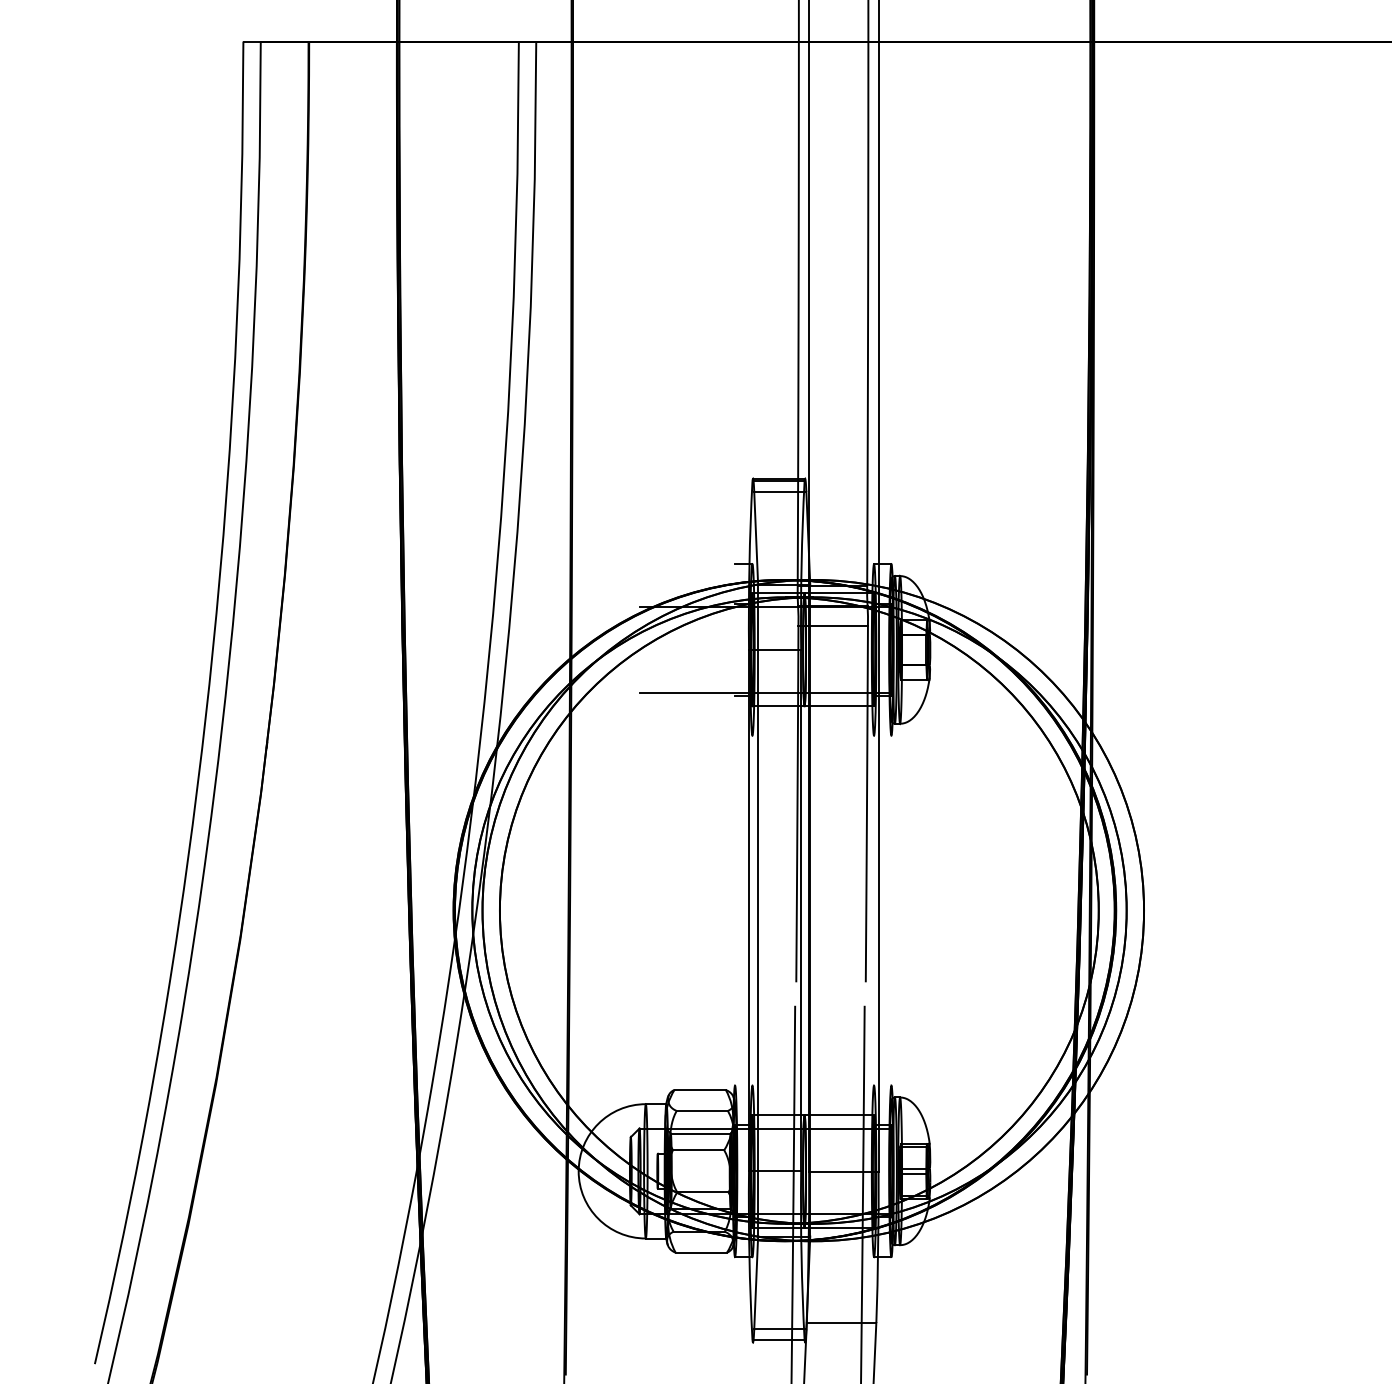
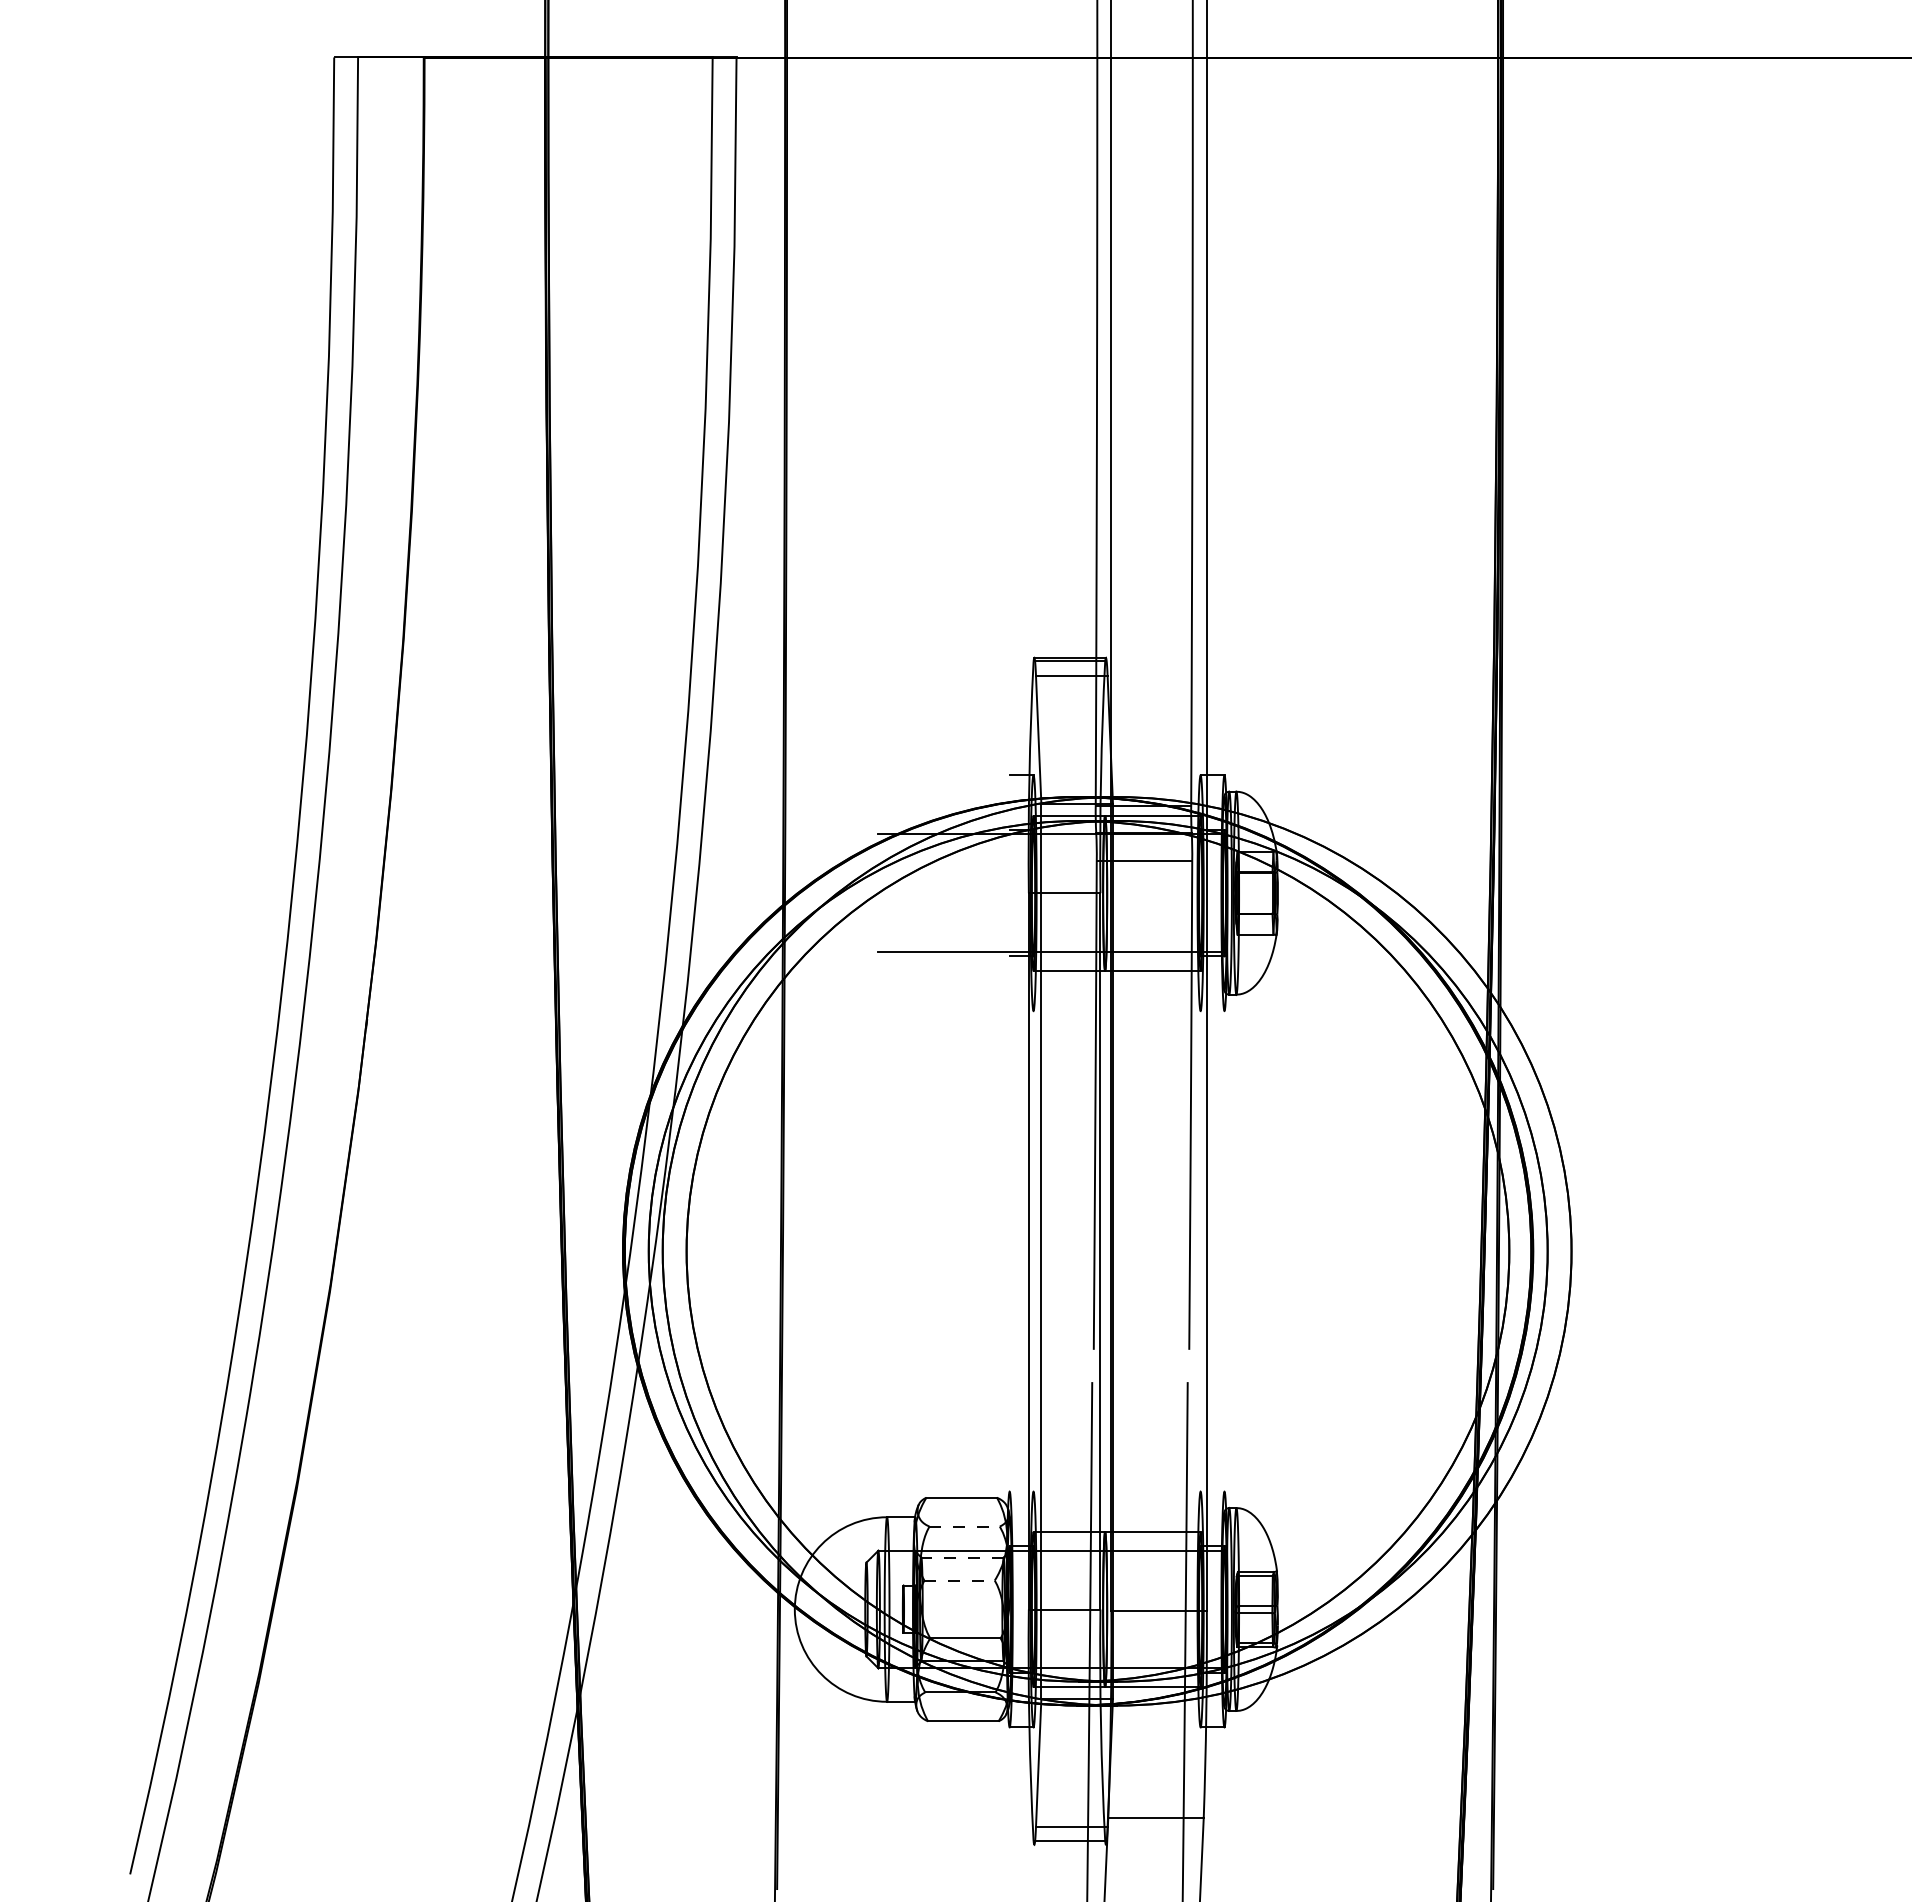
line: (702, 1110) -> (965, 1526), solid -> dashed
line: (700, 1133) -> (962, 1557), solid -> dashed
line: (699, 1150) -> (960, 1580), solid -> dashed

